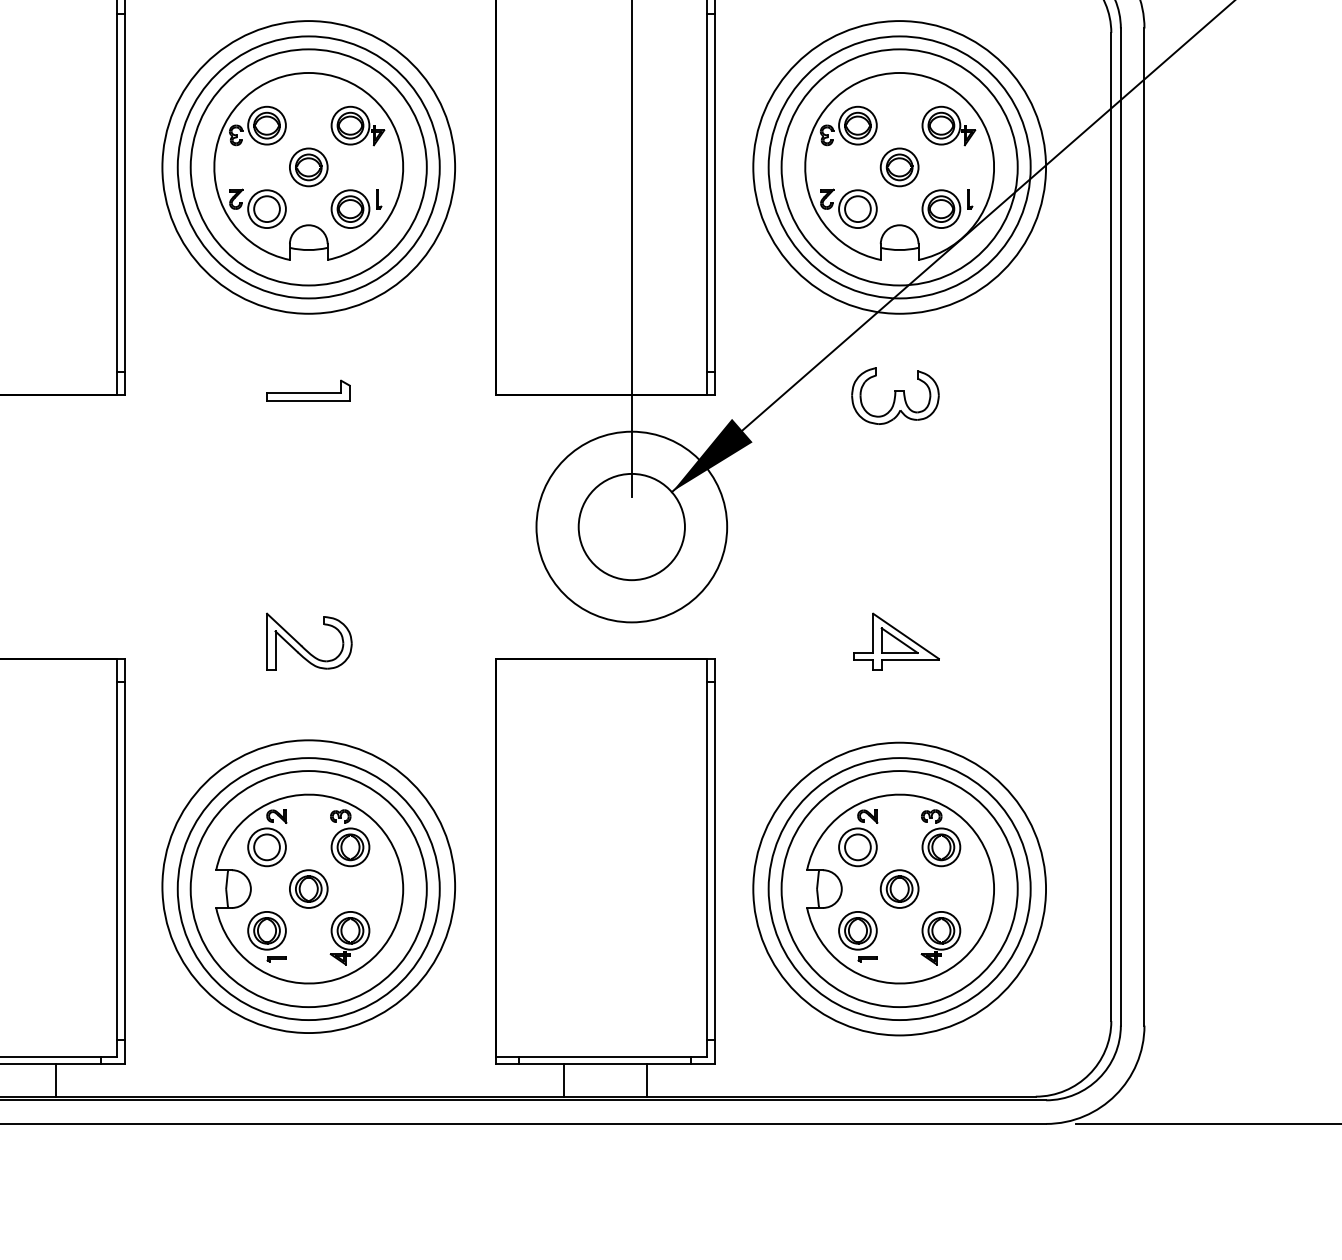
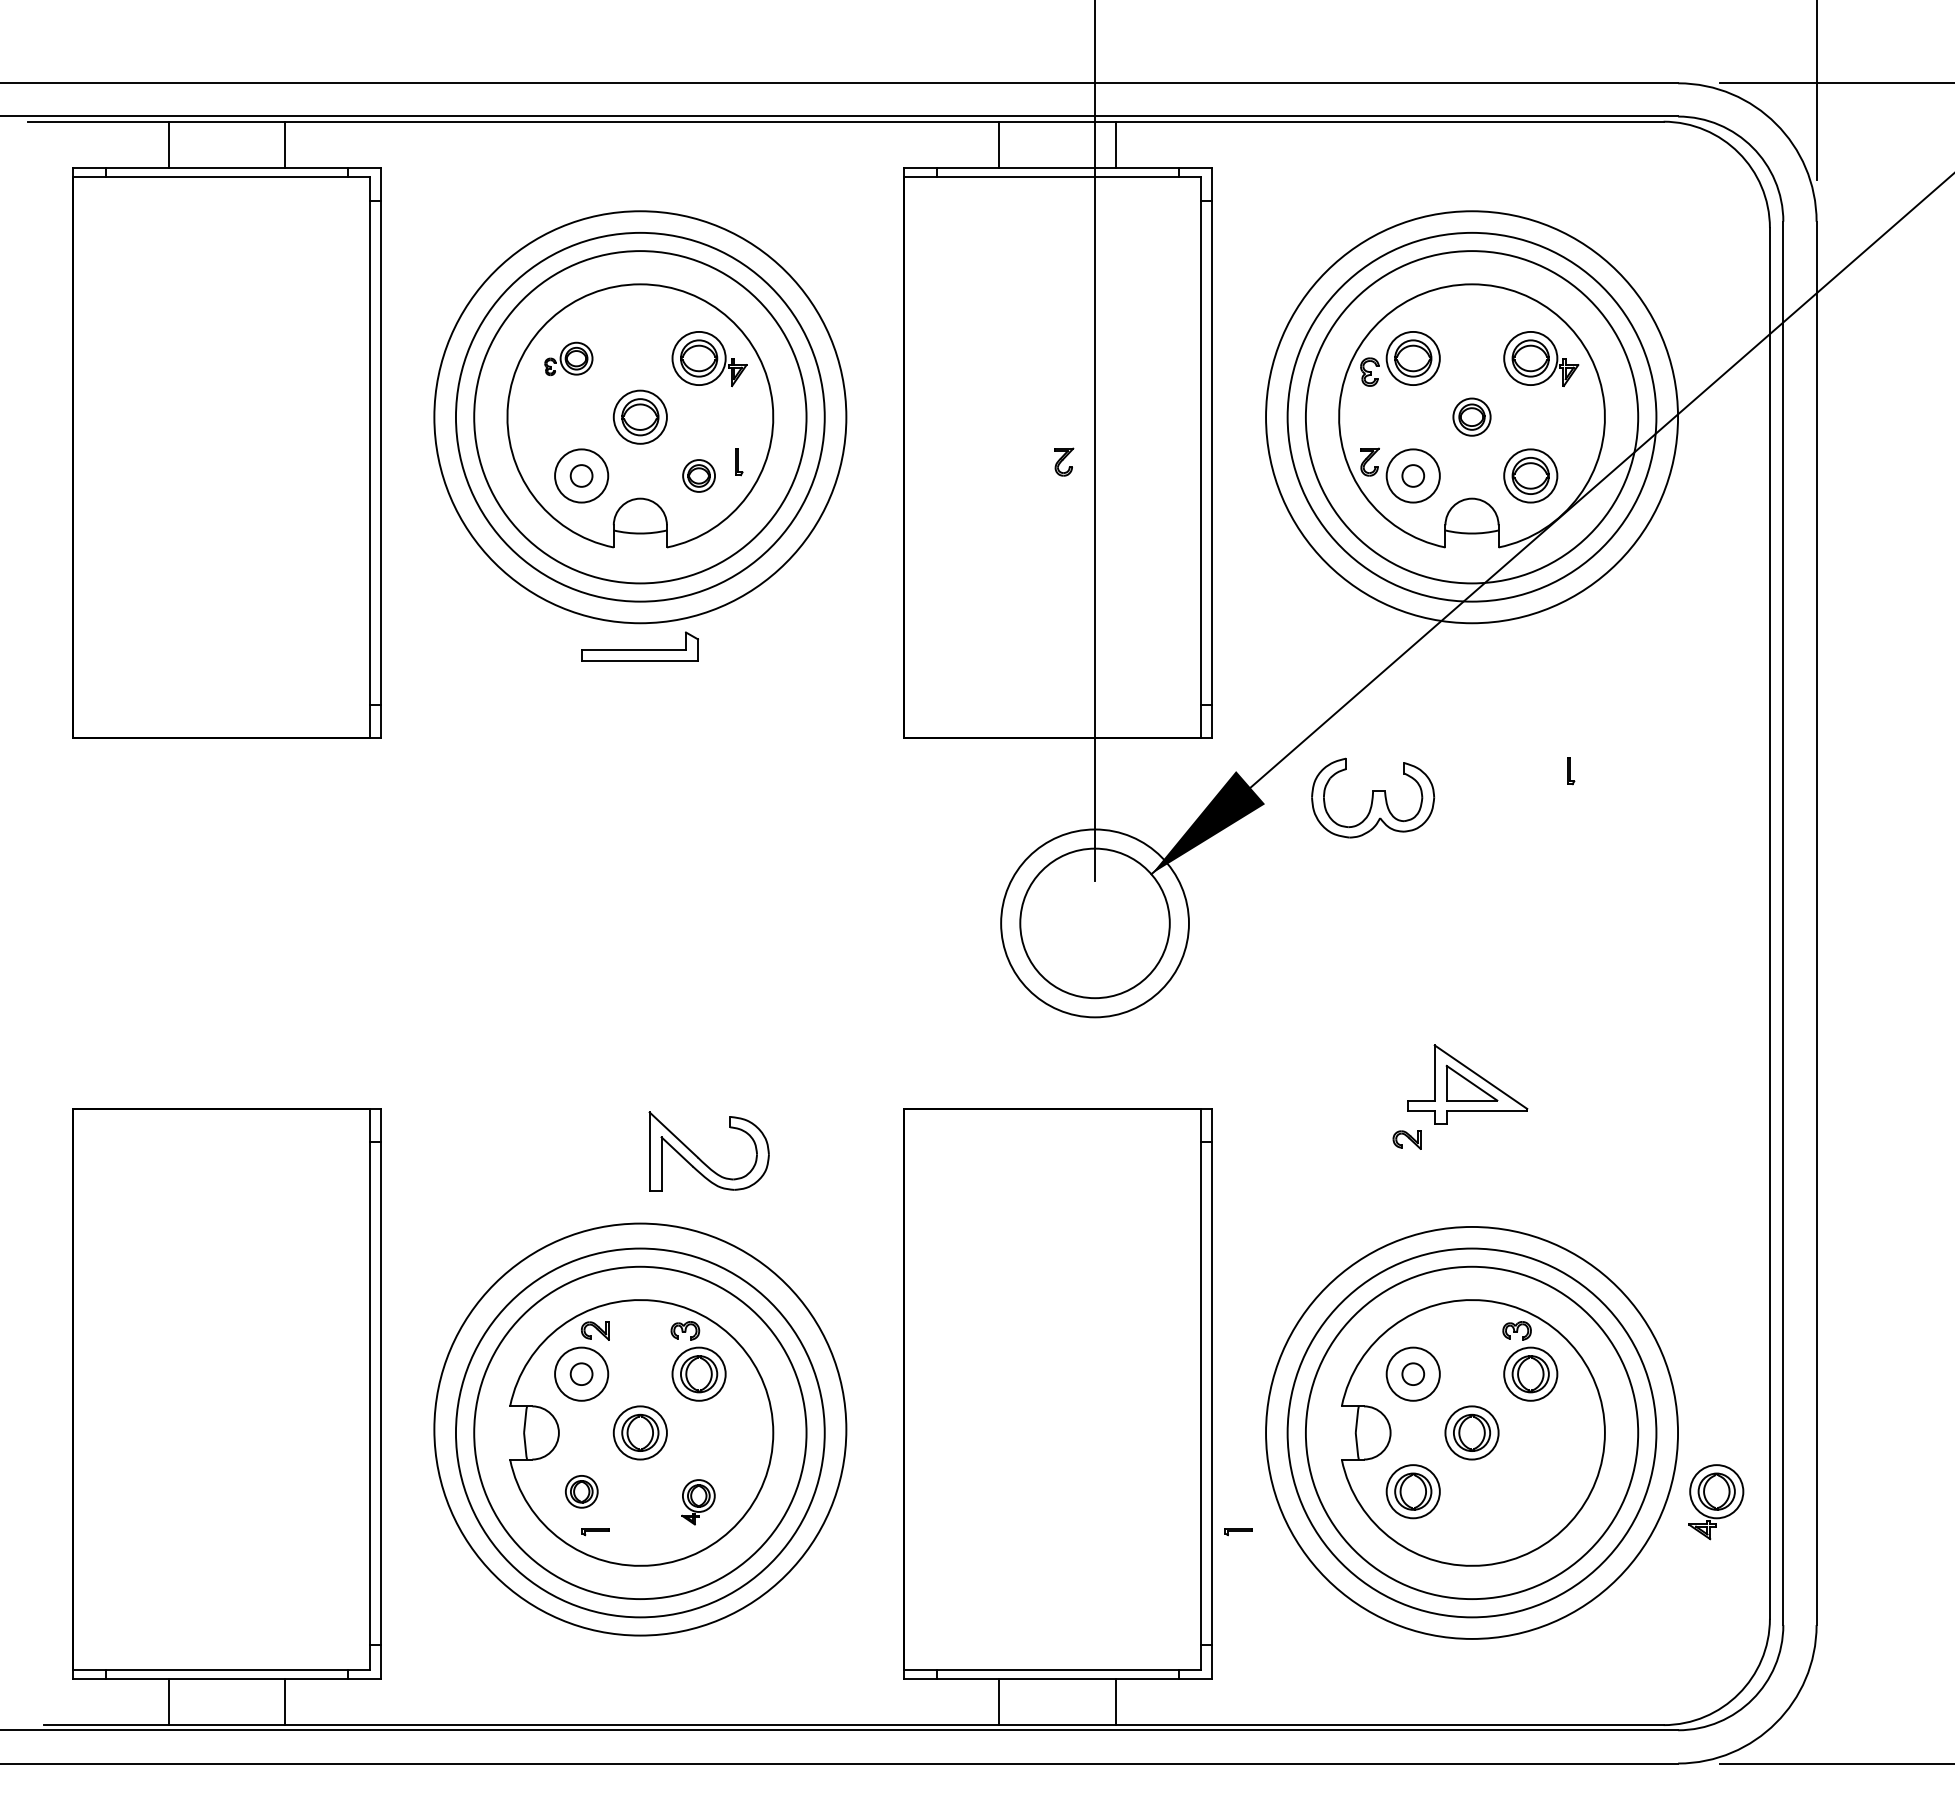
part: (257, 125) -> (568, 358), size x0.6
part: (899, 166) -> (1471, 416), size x0.7
part: (236, 198) -> (1064, 461), moved
part: (970, 199) -> (1571, 771), moved
circle: (266, 208) -> (581, 475), size x0.6
part: (350, 208) -> (698, 475), size x0.6
circle: (858, 208) -> (1413, 475), size x0.6
part: (308, 390) -> (639, 646), moved
part: (895, 395) -> (1373, 797), moved
circle: (631, 527) -> (1094, 923), size x0.7
part: (303, 646) -> (700, 1158), moved
part: (867, 816) -> (1406, 1139), moved
circle: (266, 847) -> (581, 1374), size x0.6
circle: (858, 847) -> (1413, 1374), size x0.6
part: (266, 930) -> (581, 1491), size x0.6
part: (350, 938) -> (698, 1502), size x0.6
part: (941, 938) -> (1716, 1502), moved
part: (868, 959) -> (1238, 1532), moved

